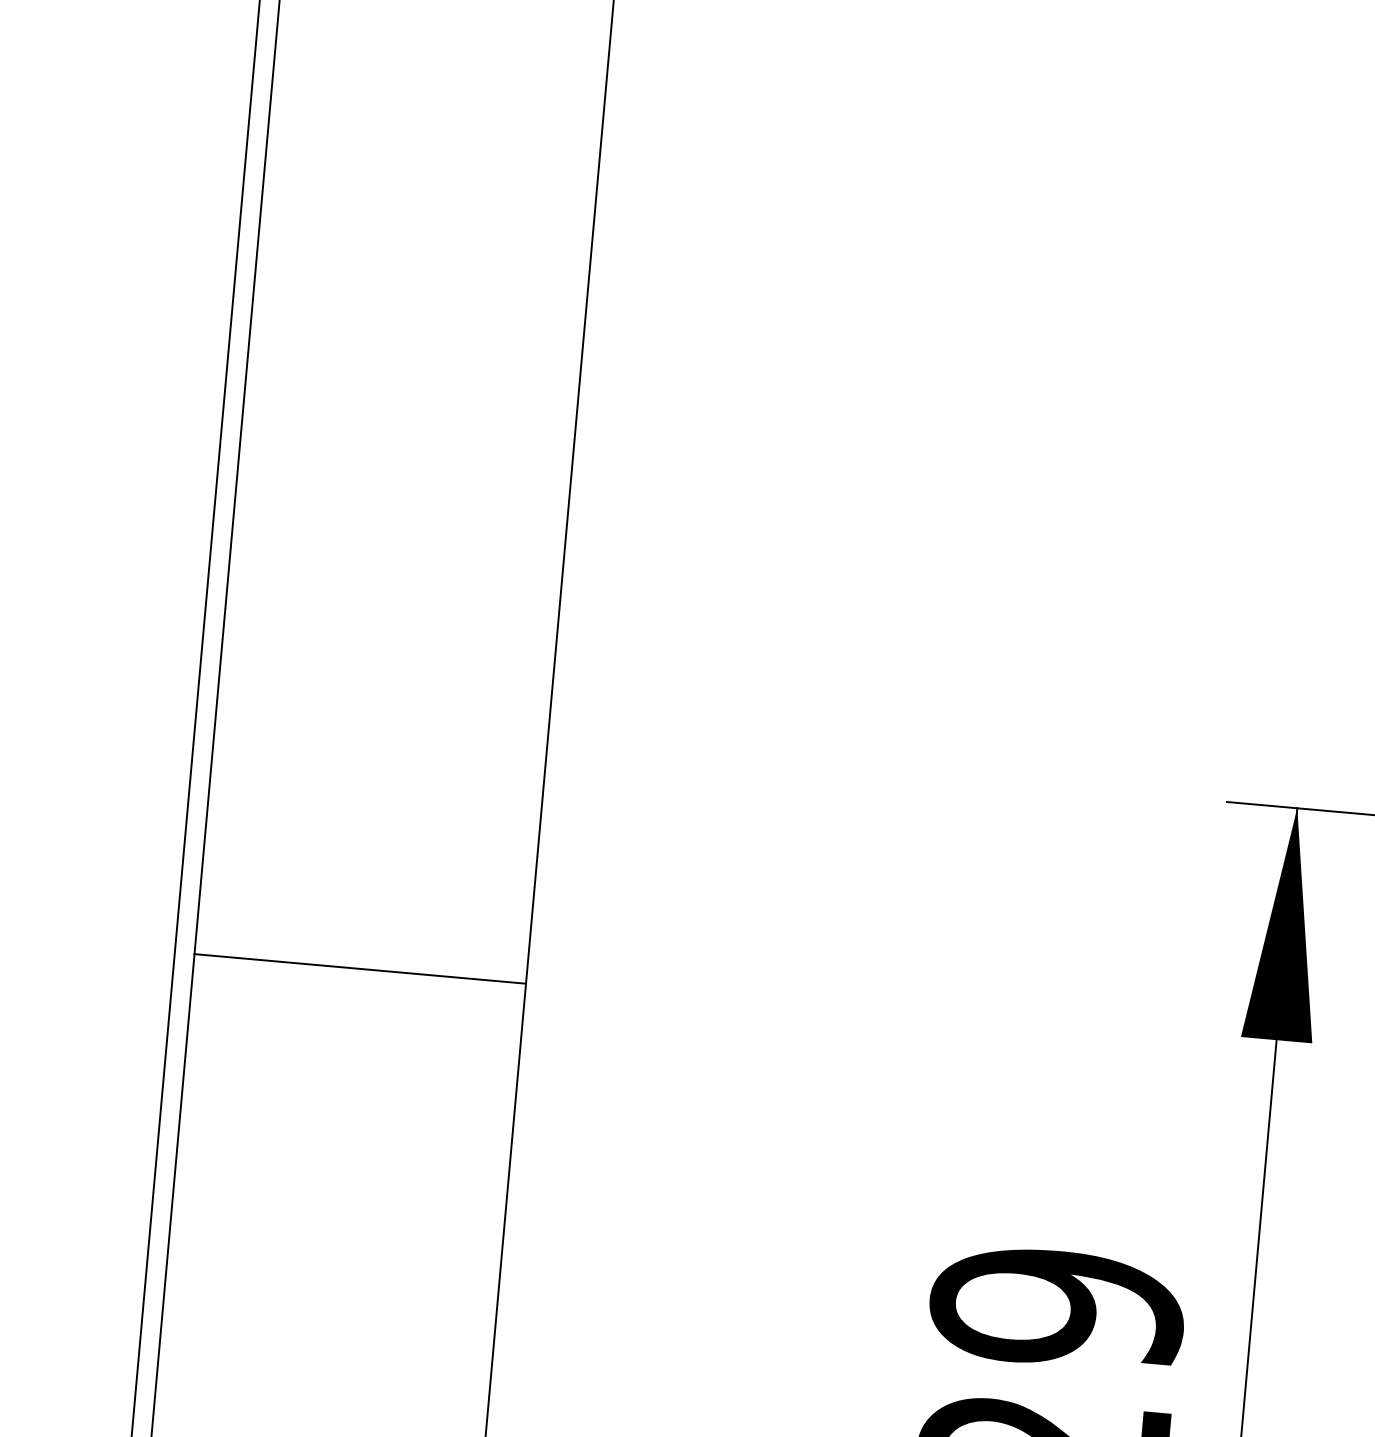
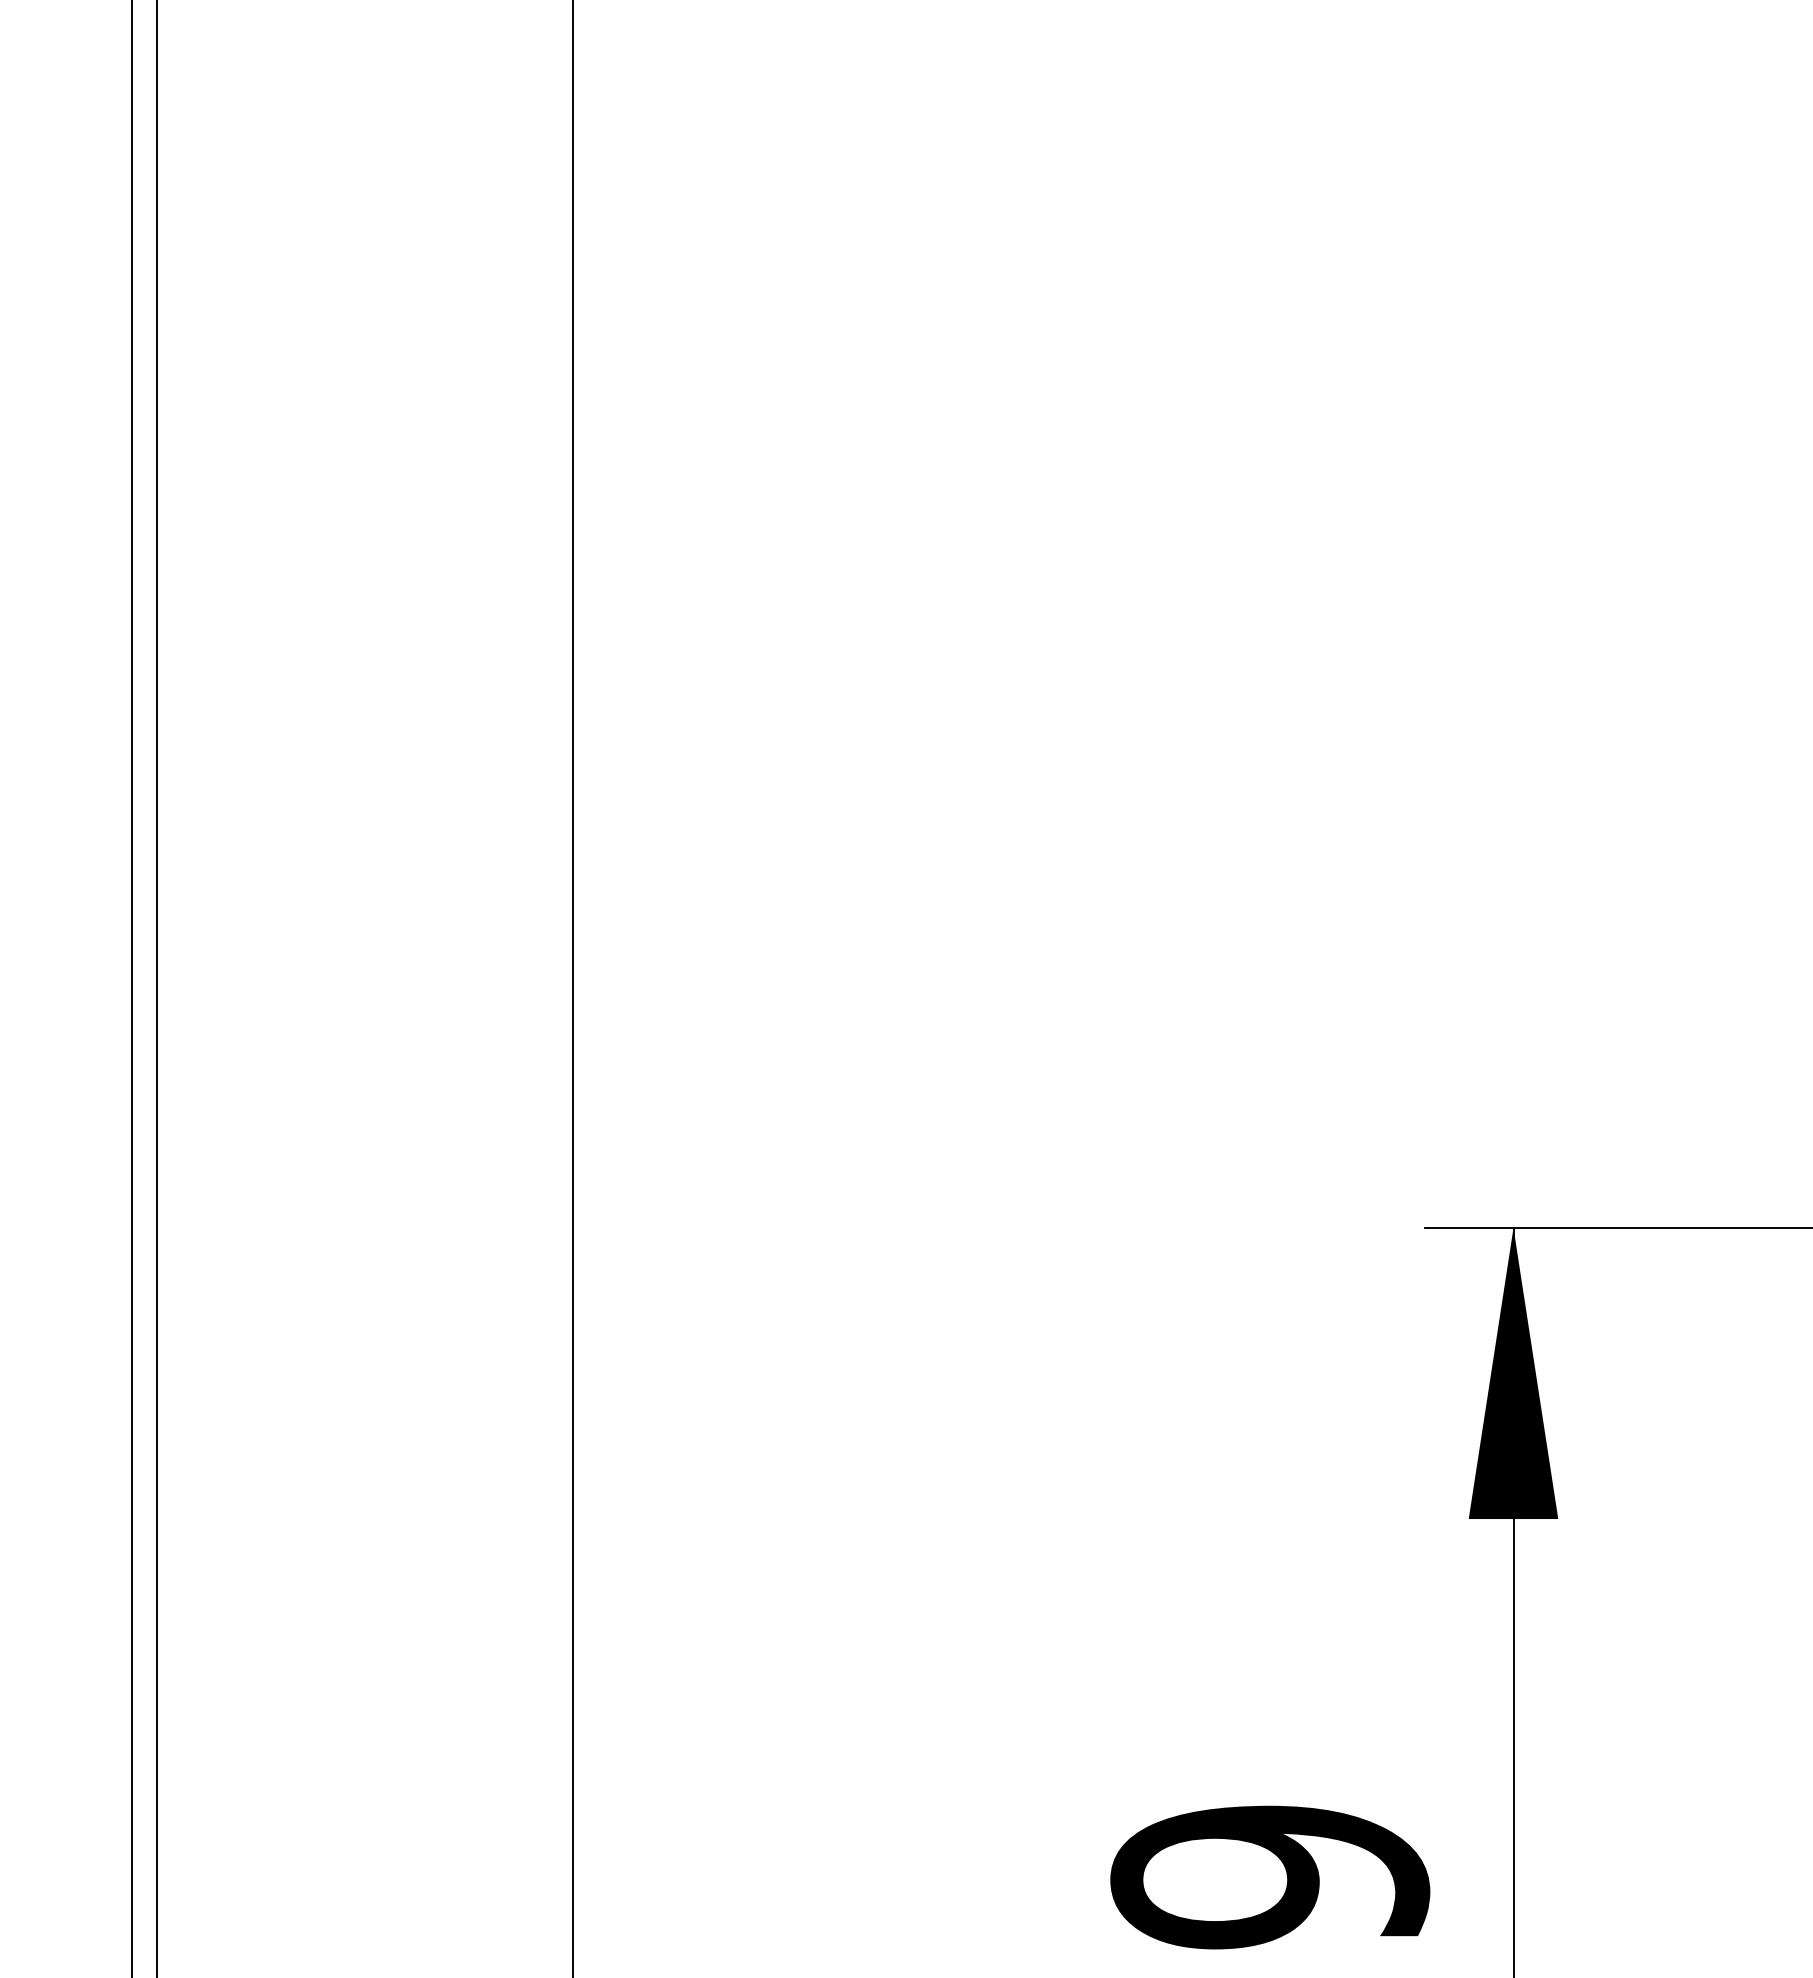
line: (360, 969) -> (364, 1532), removed

